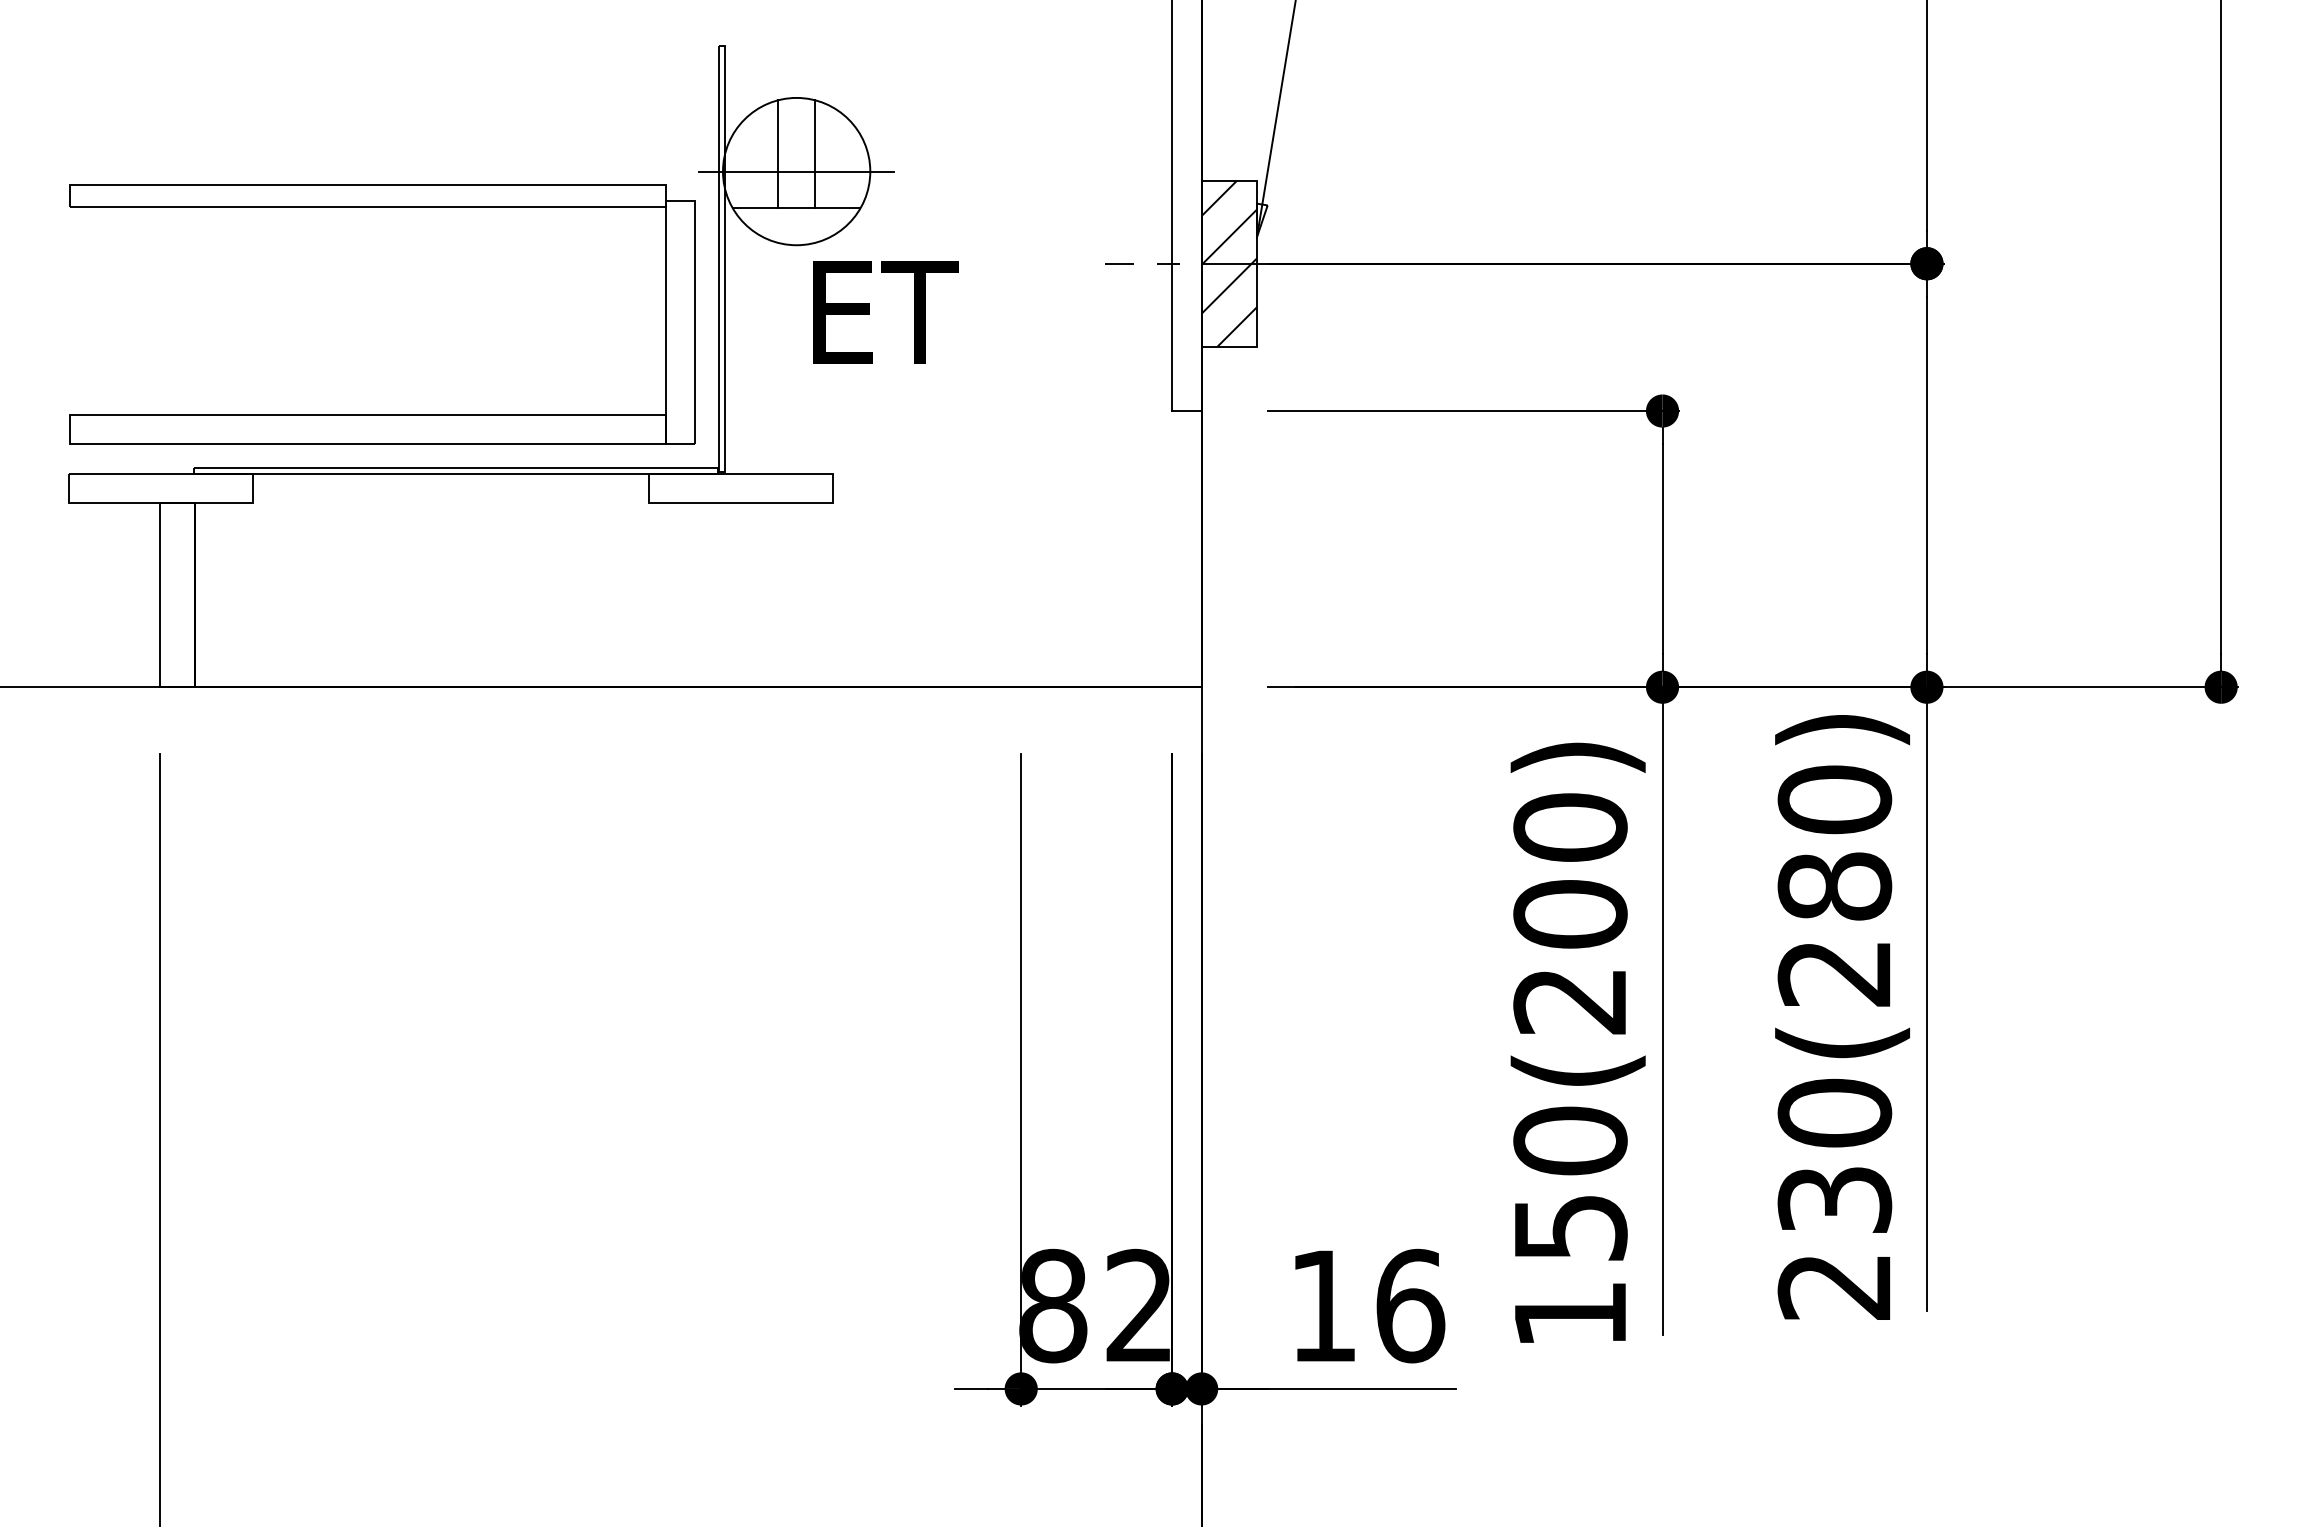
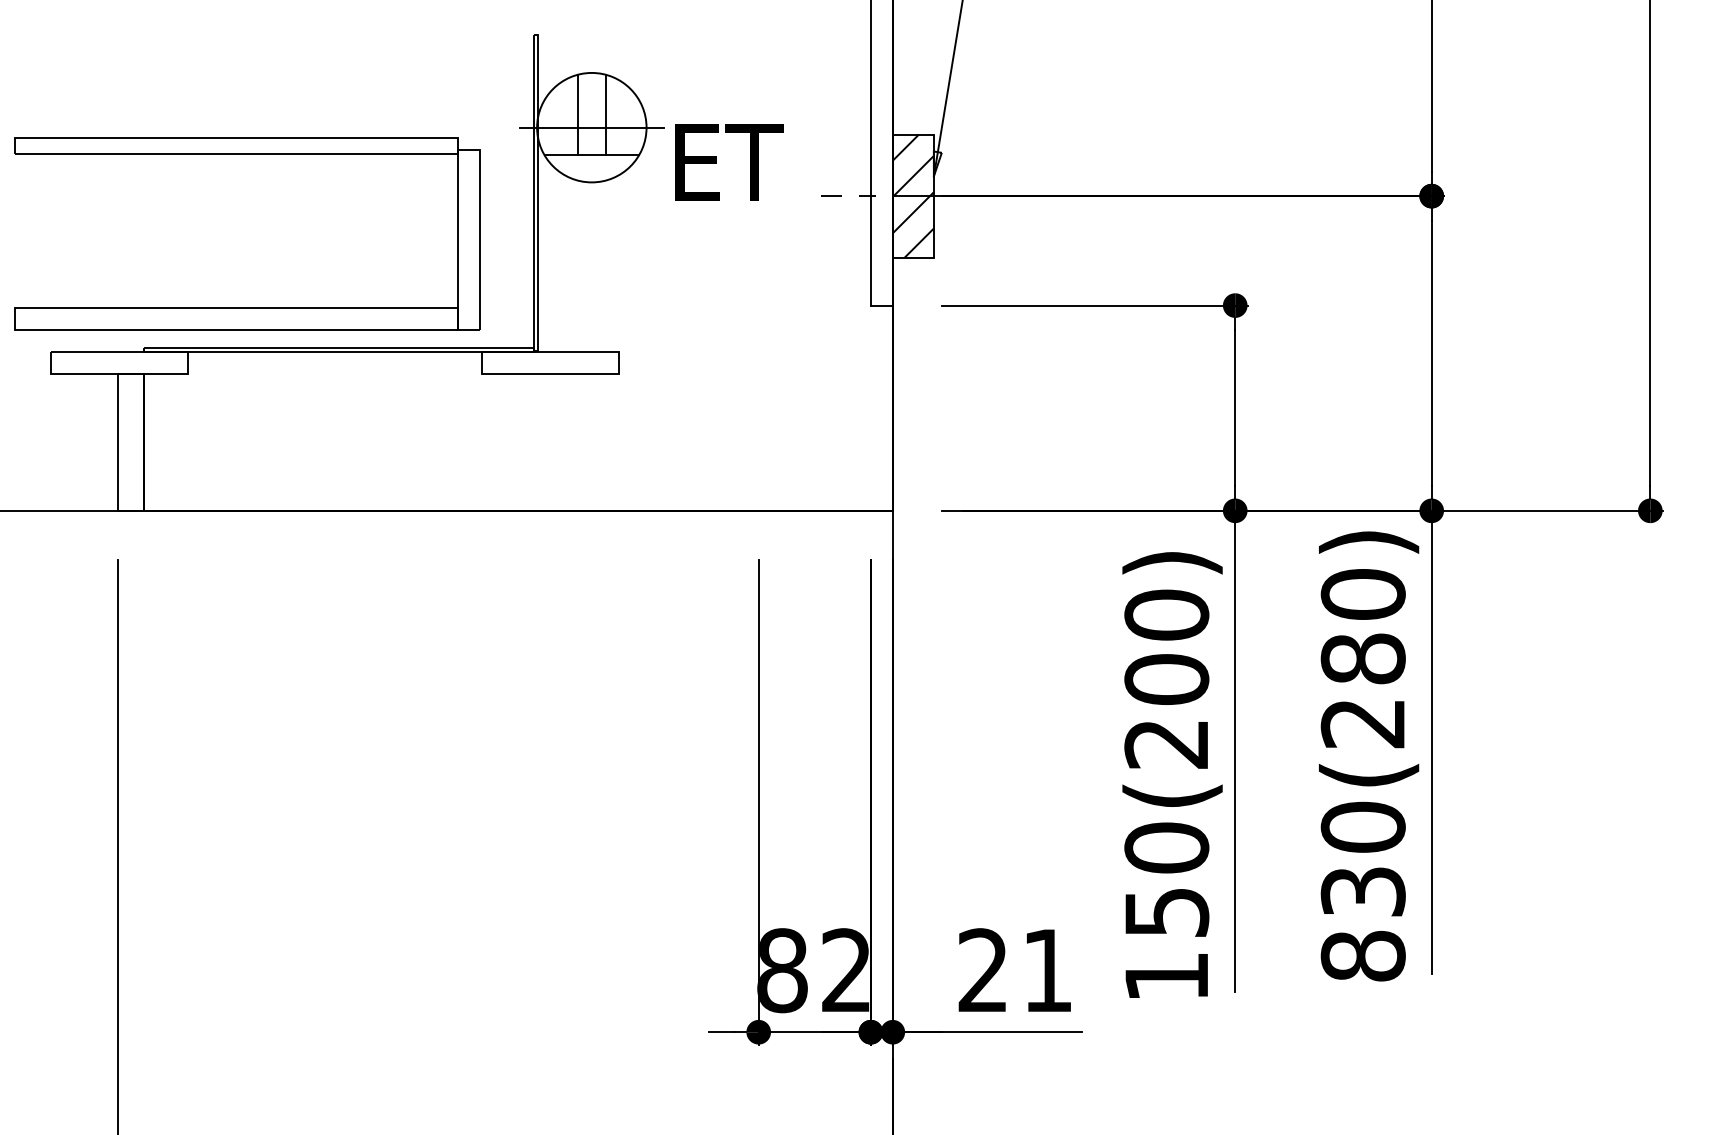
text: (886, 312) -> (729, 162), moved
part: (383, 413) -> (247, 307), moved
text: (1833, 1285) -> (1362, 955), 230(280) -> 830(280)
text: (1366, 1305) -> (1015, 970), 16 -> 21

